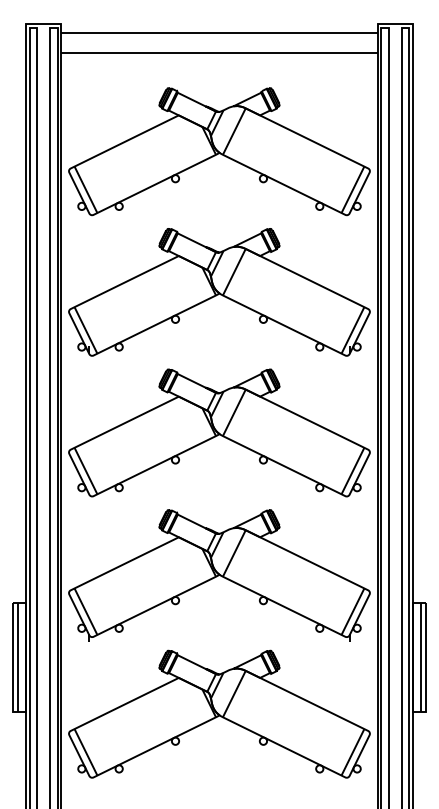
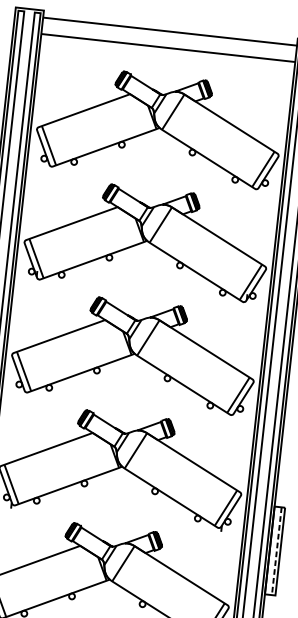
line: (421, 657) -> (276, 550), solid -> dashed

